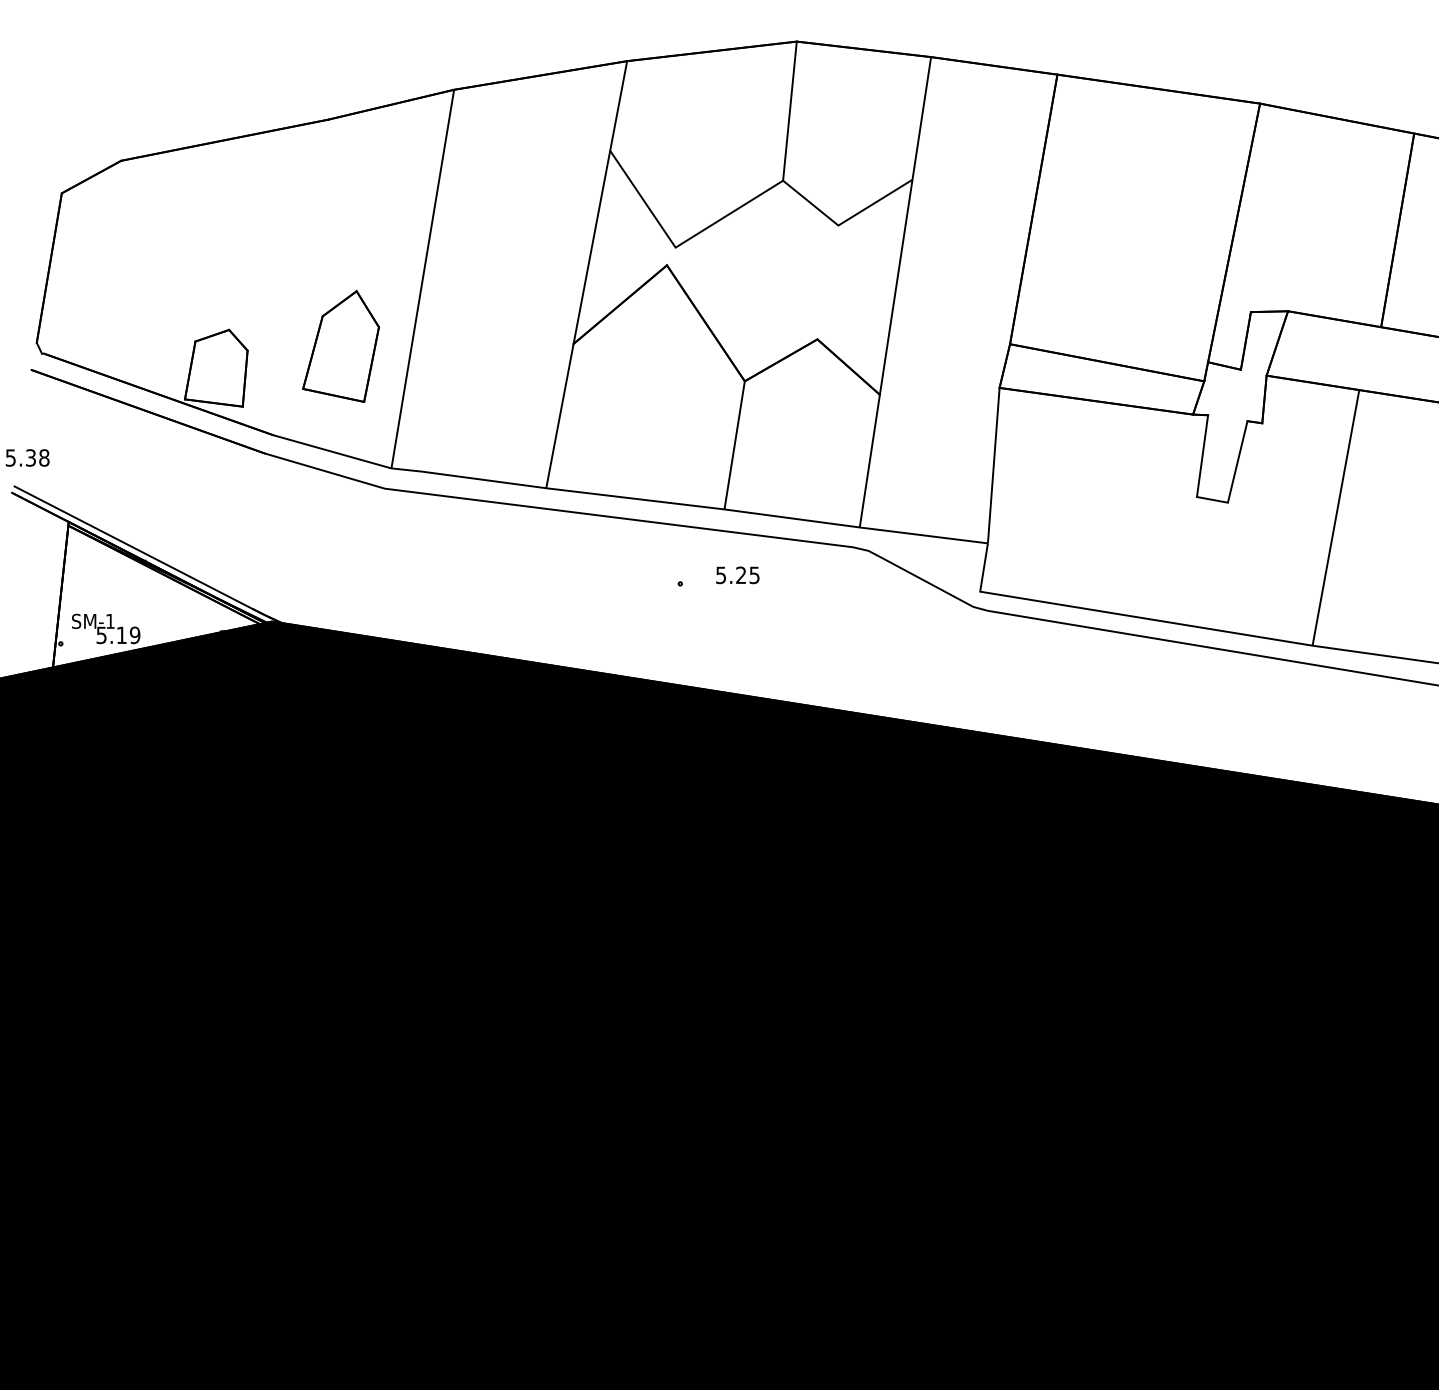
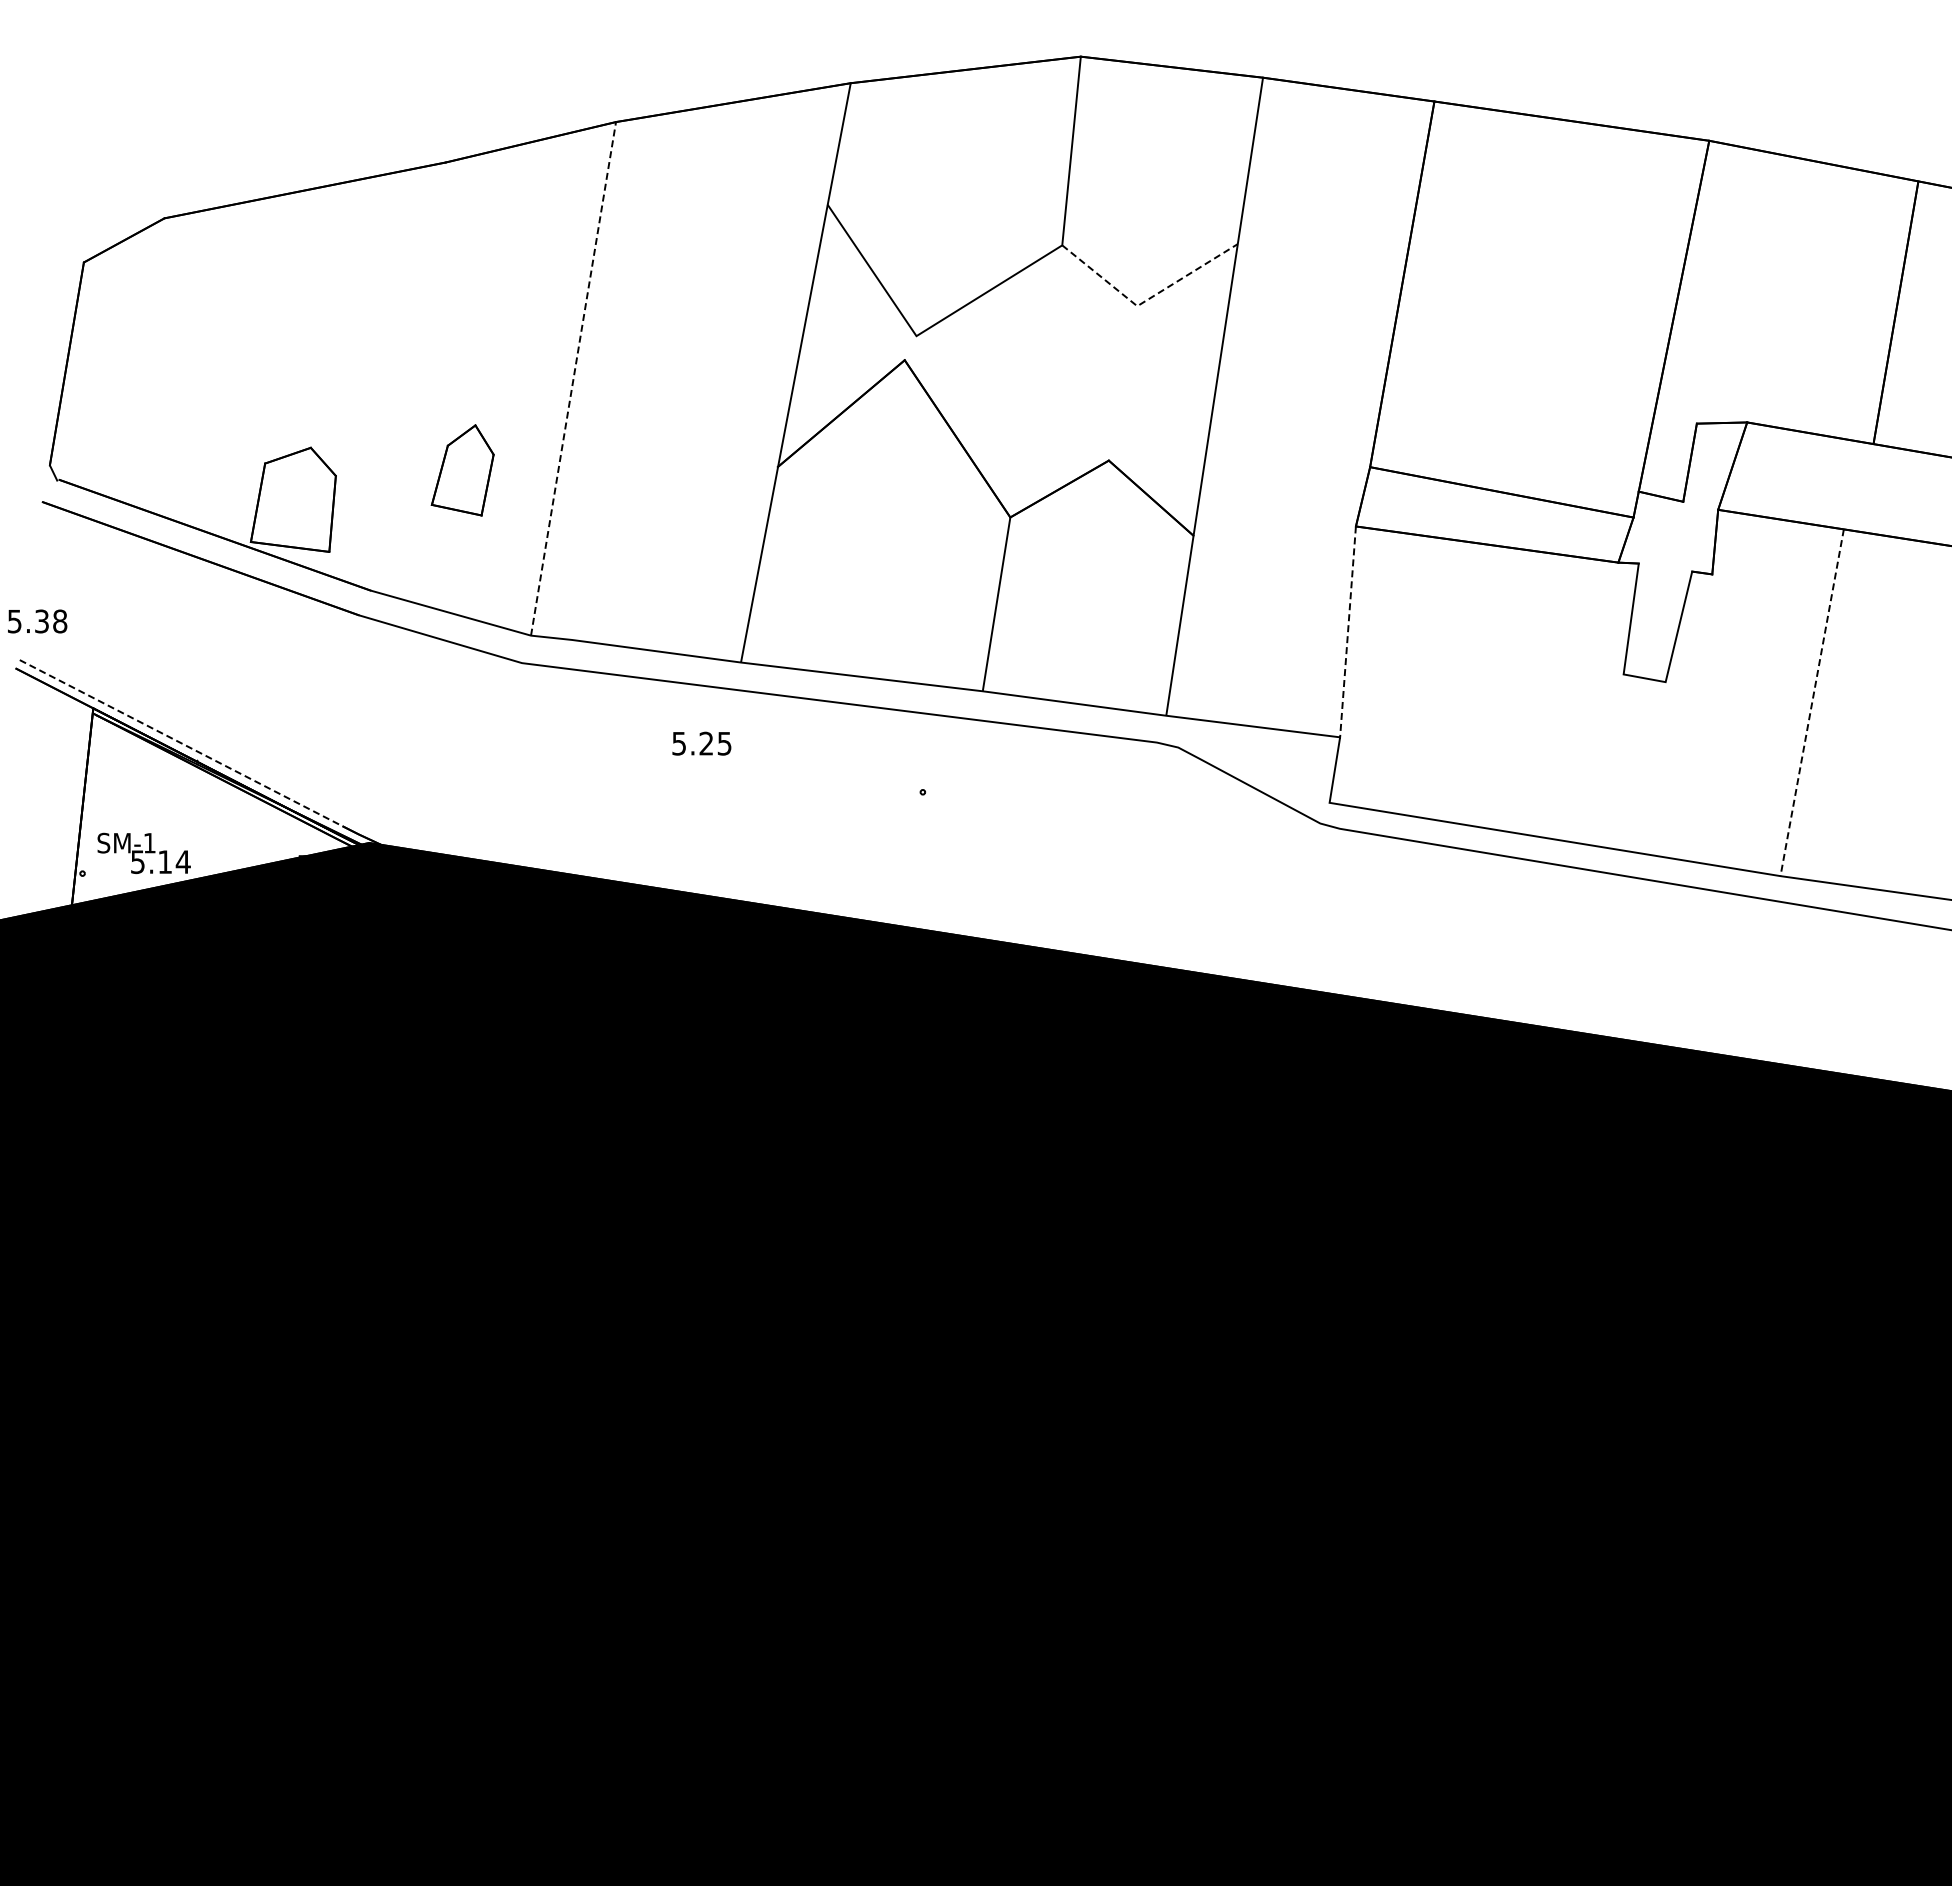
line: (844, 221) -> (1145, 300), solid -> dashed
line: (422, 278) -> (573, 378), solid -> dashed
part: (340, 346) -> (462, 470), size x0.6
line: (994, 465) -> (1348, 631), solid -> dashed
line: (1336, 518) -> (1812, 703), solid -> dashed
line: (133, 547) -> (181, 743), solid -> dashed
text: (737, 575) -> (701, 743), moved
text: (134, 635) -> (182, 862), 5.19 -> 5.14

